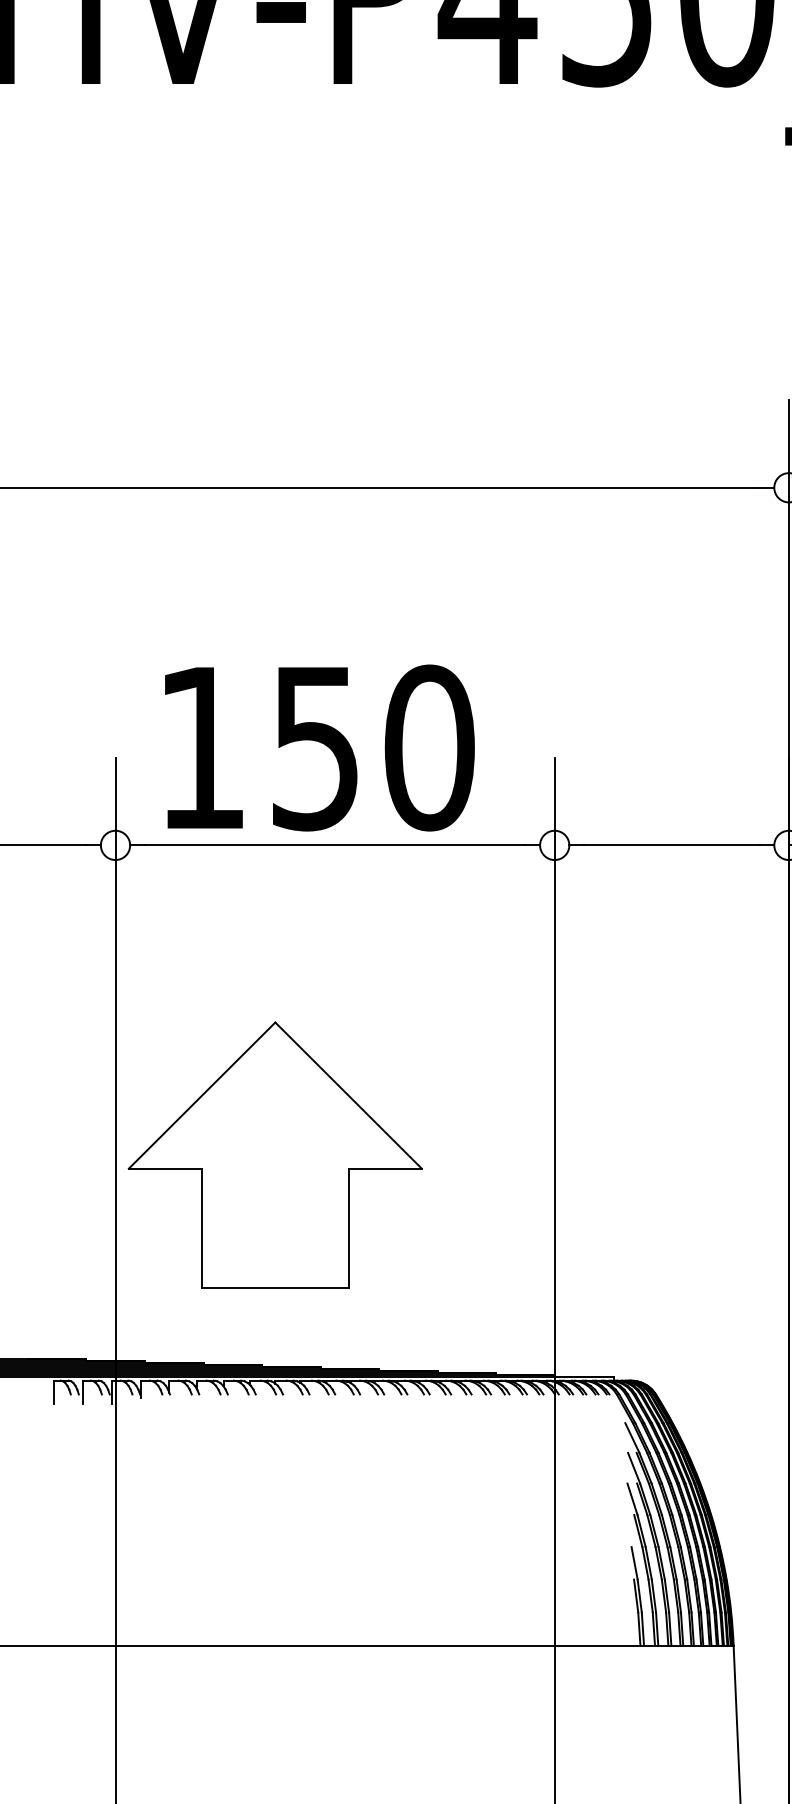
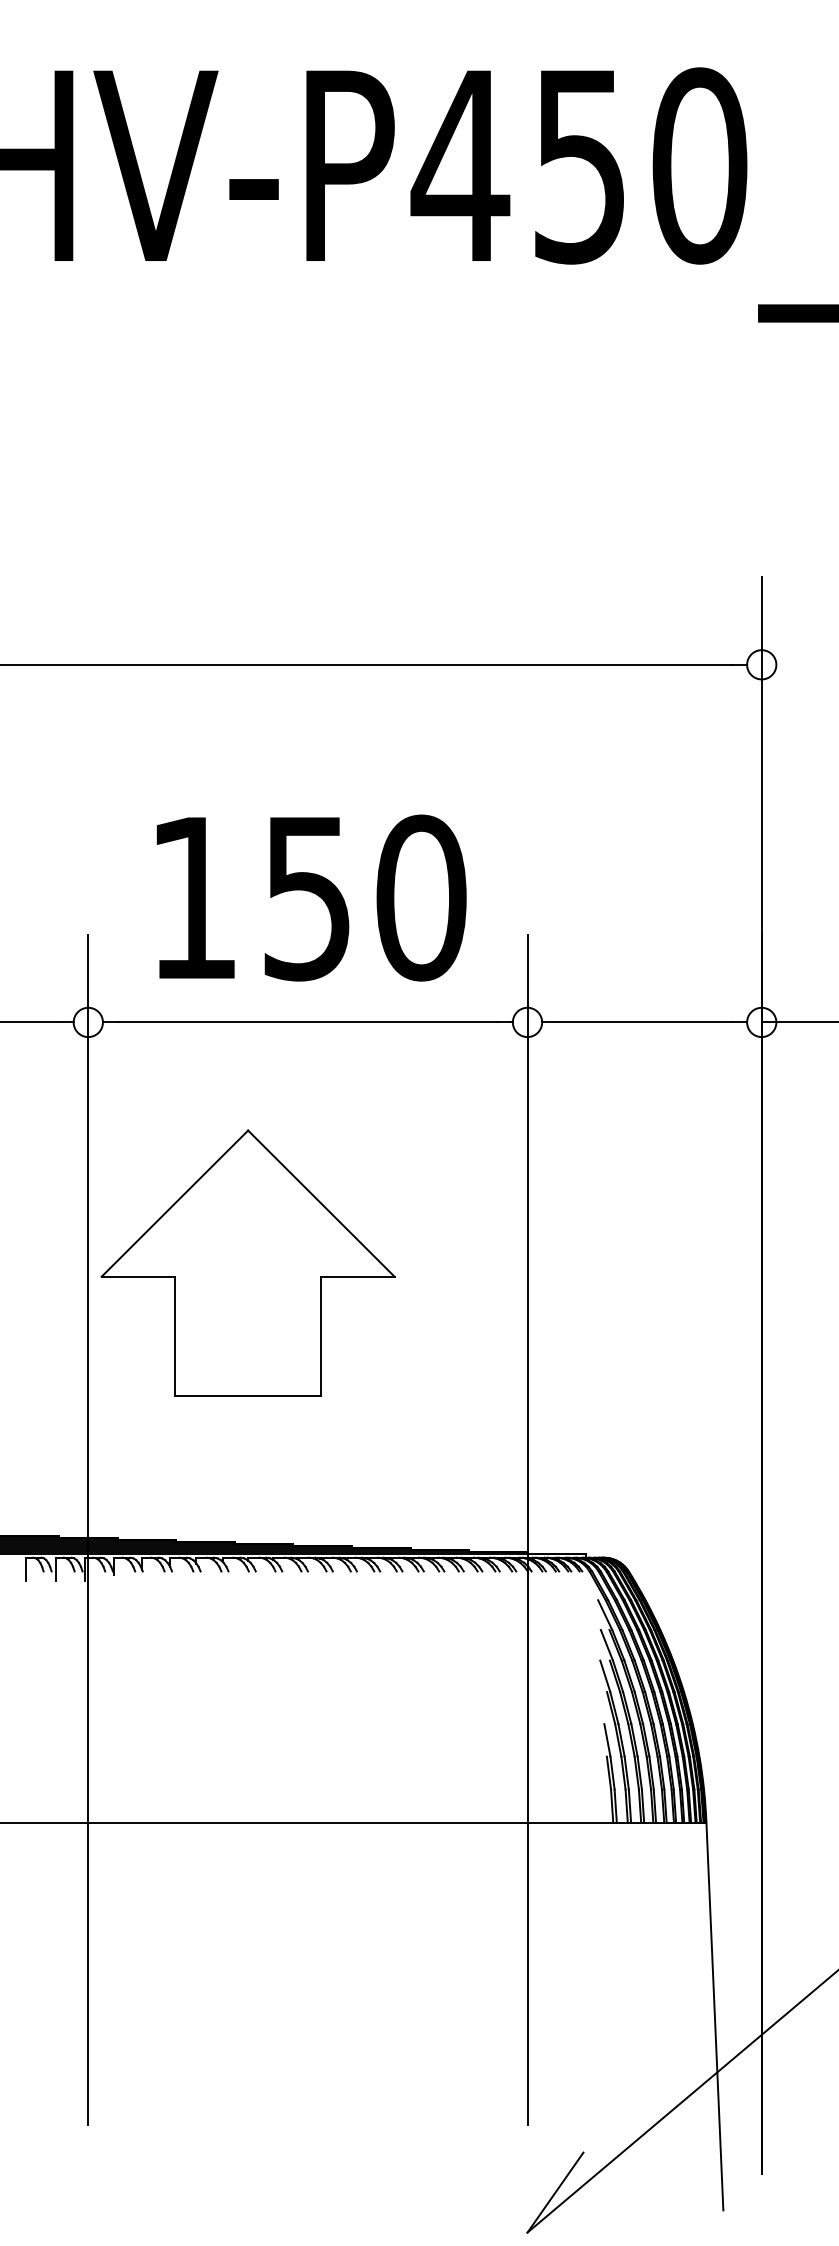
text: (319, 747) -> (311, 897), moved
part: (274, 1154) -> (247, 1262), moved

